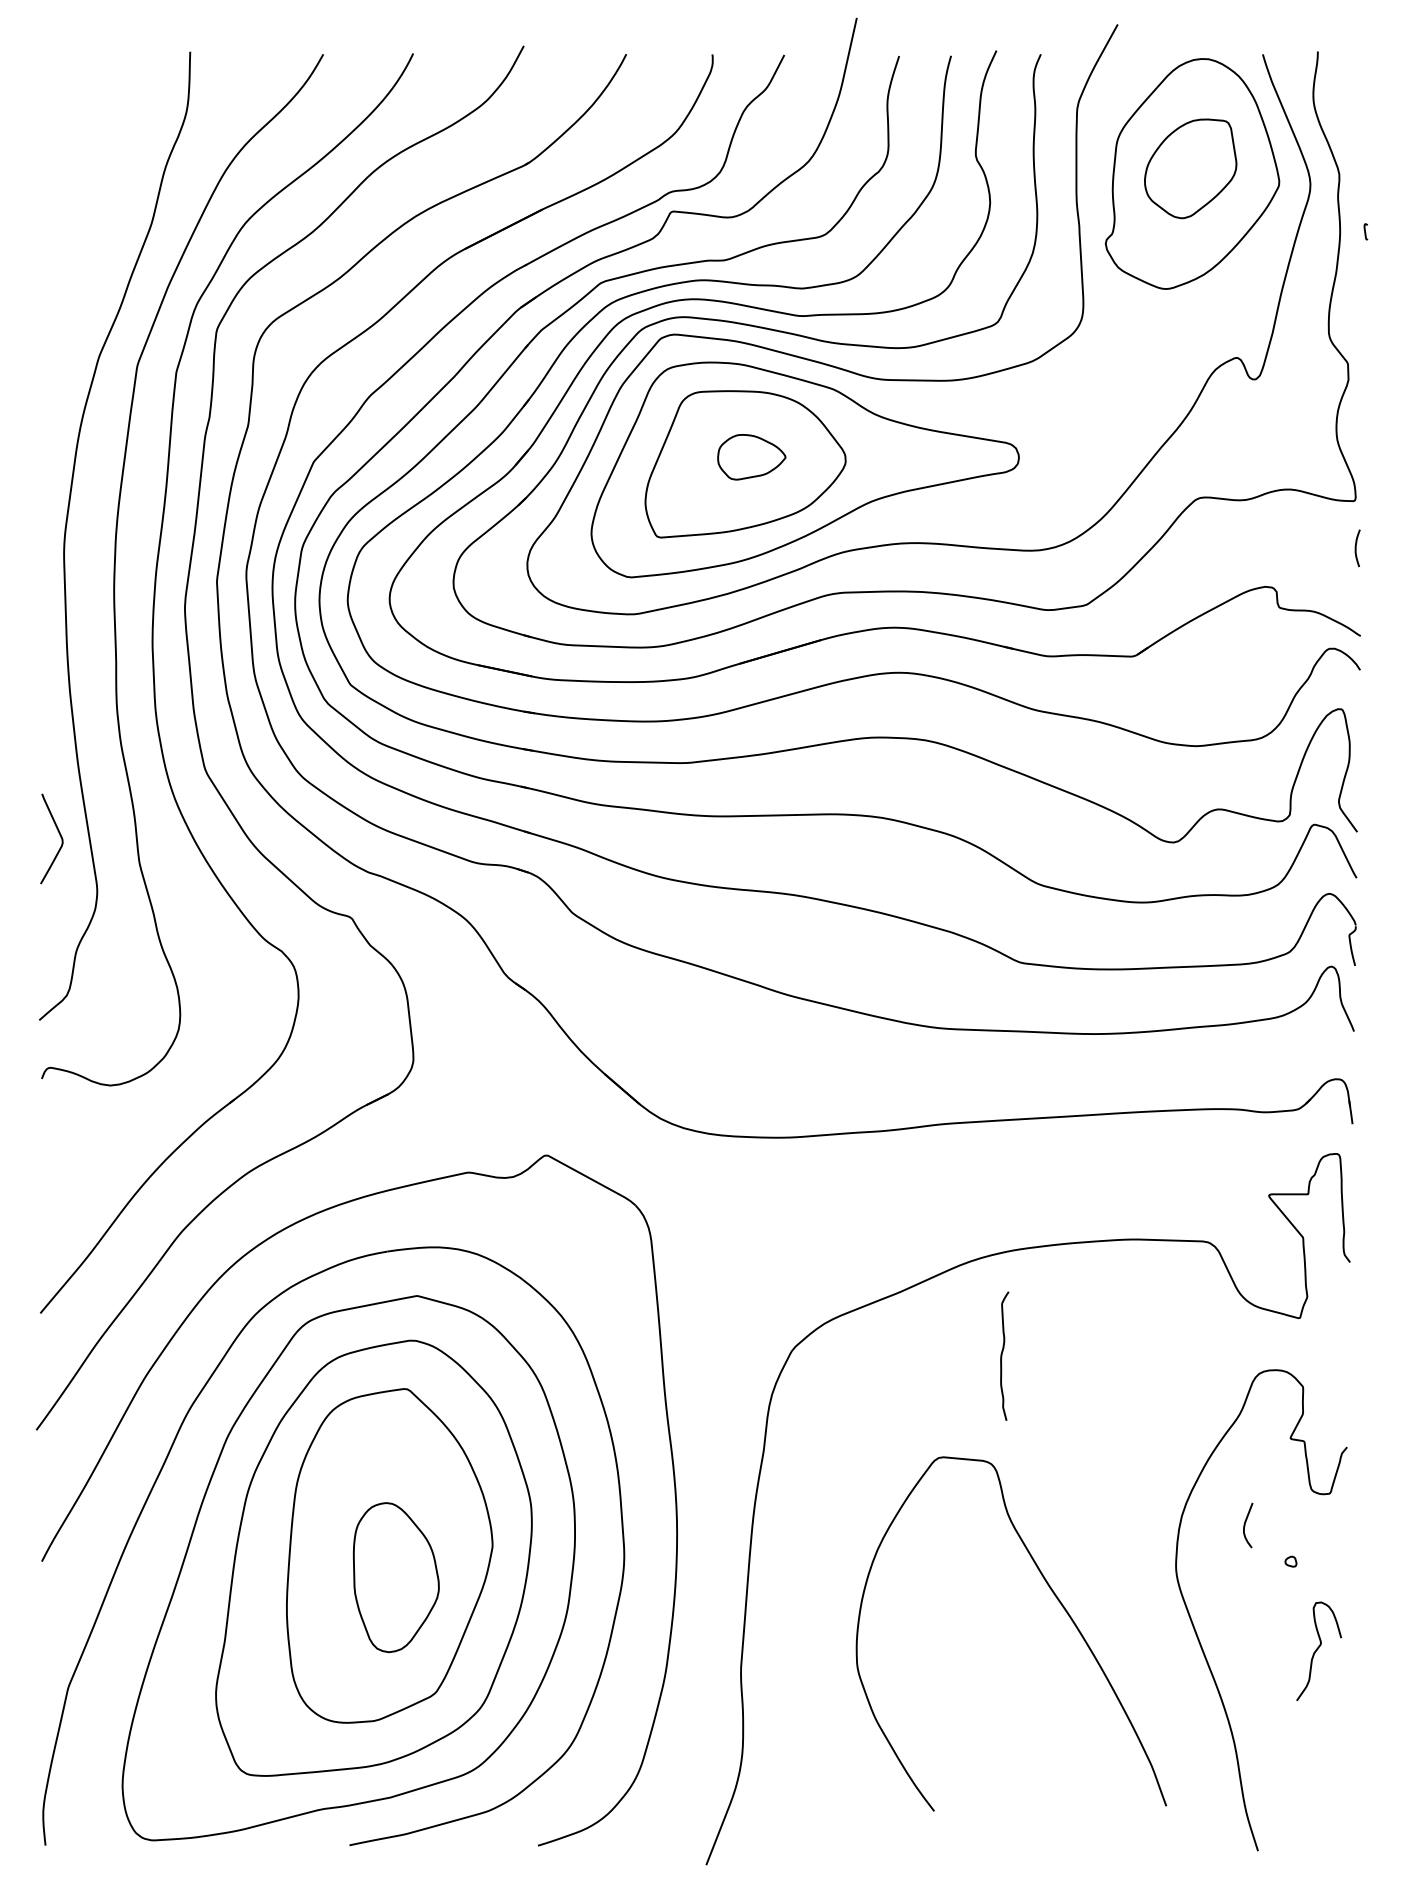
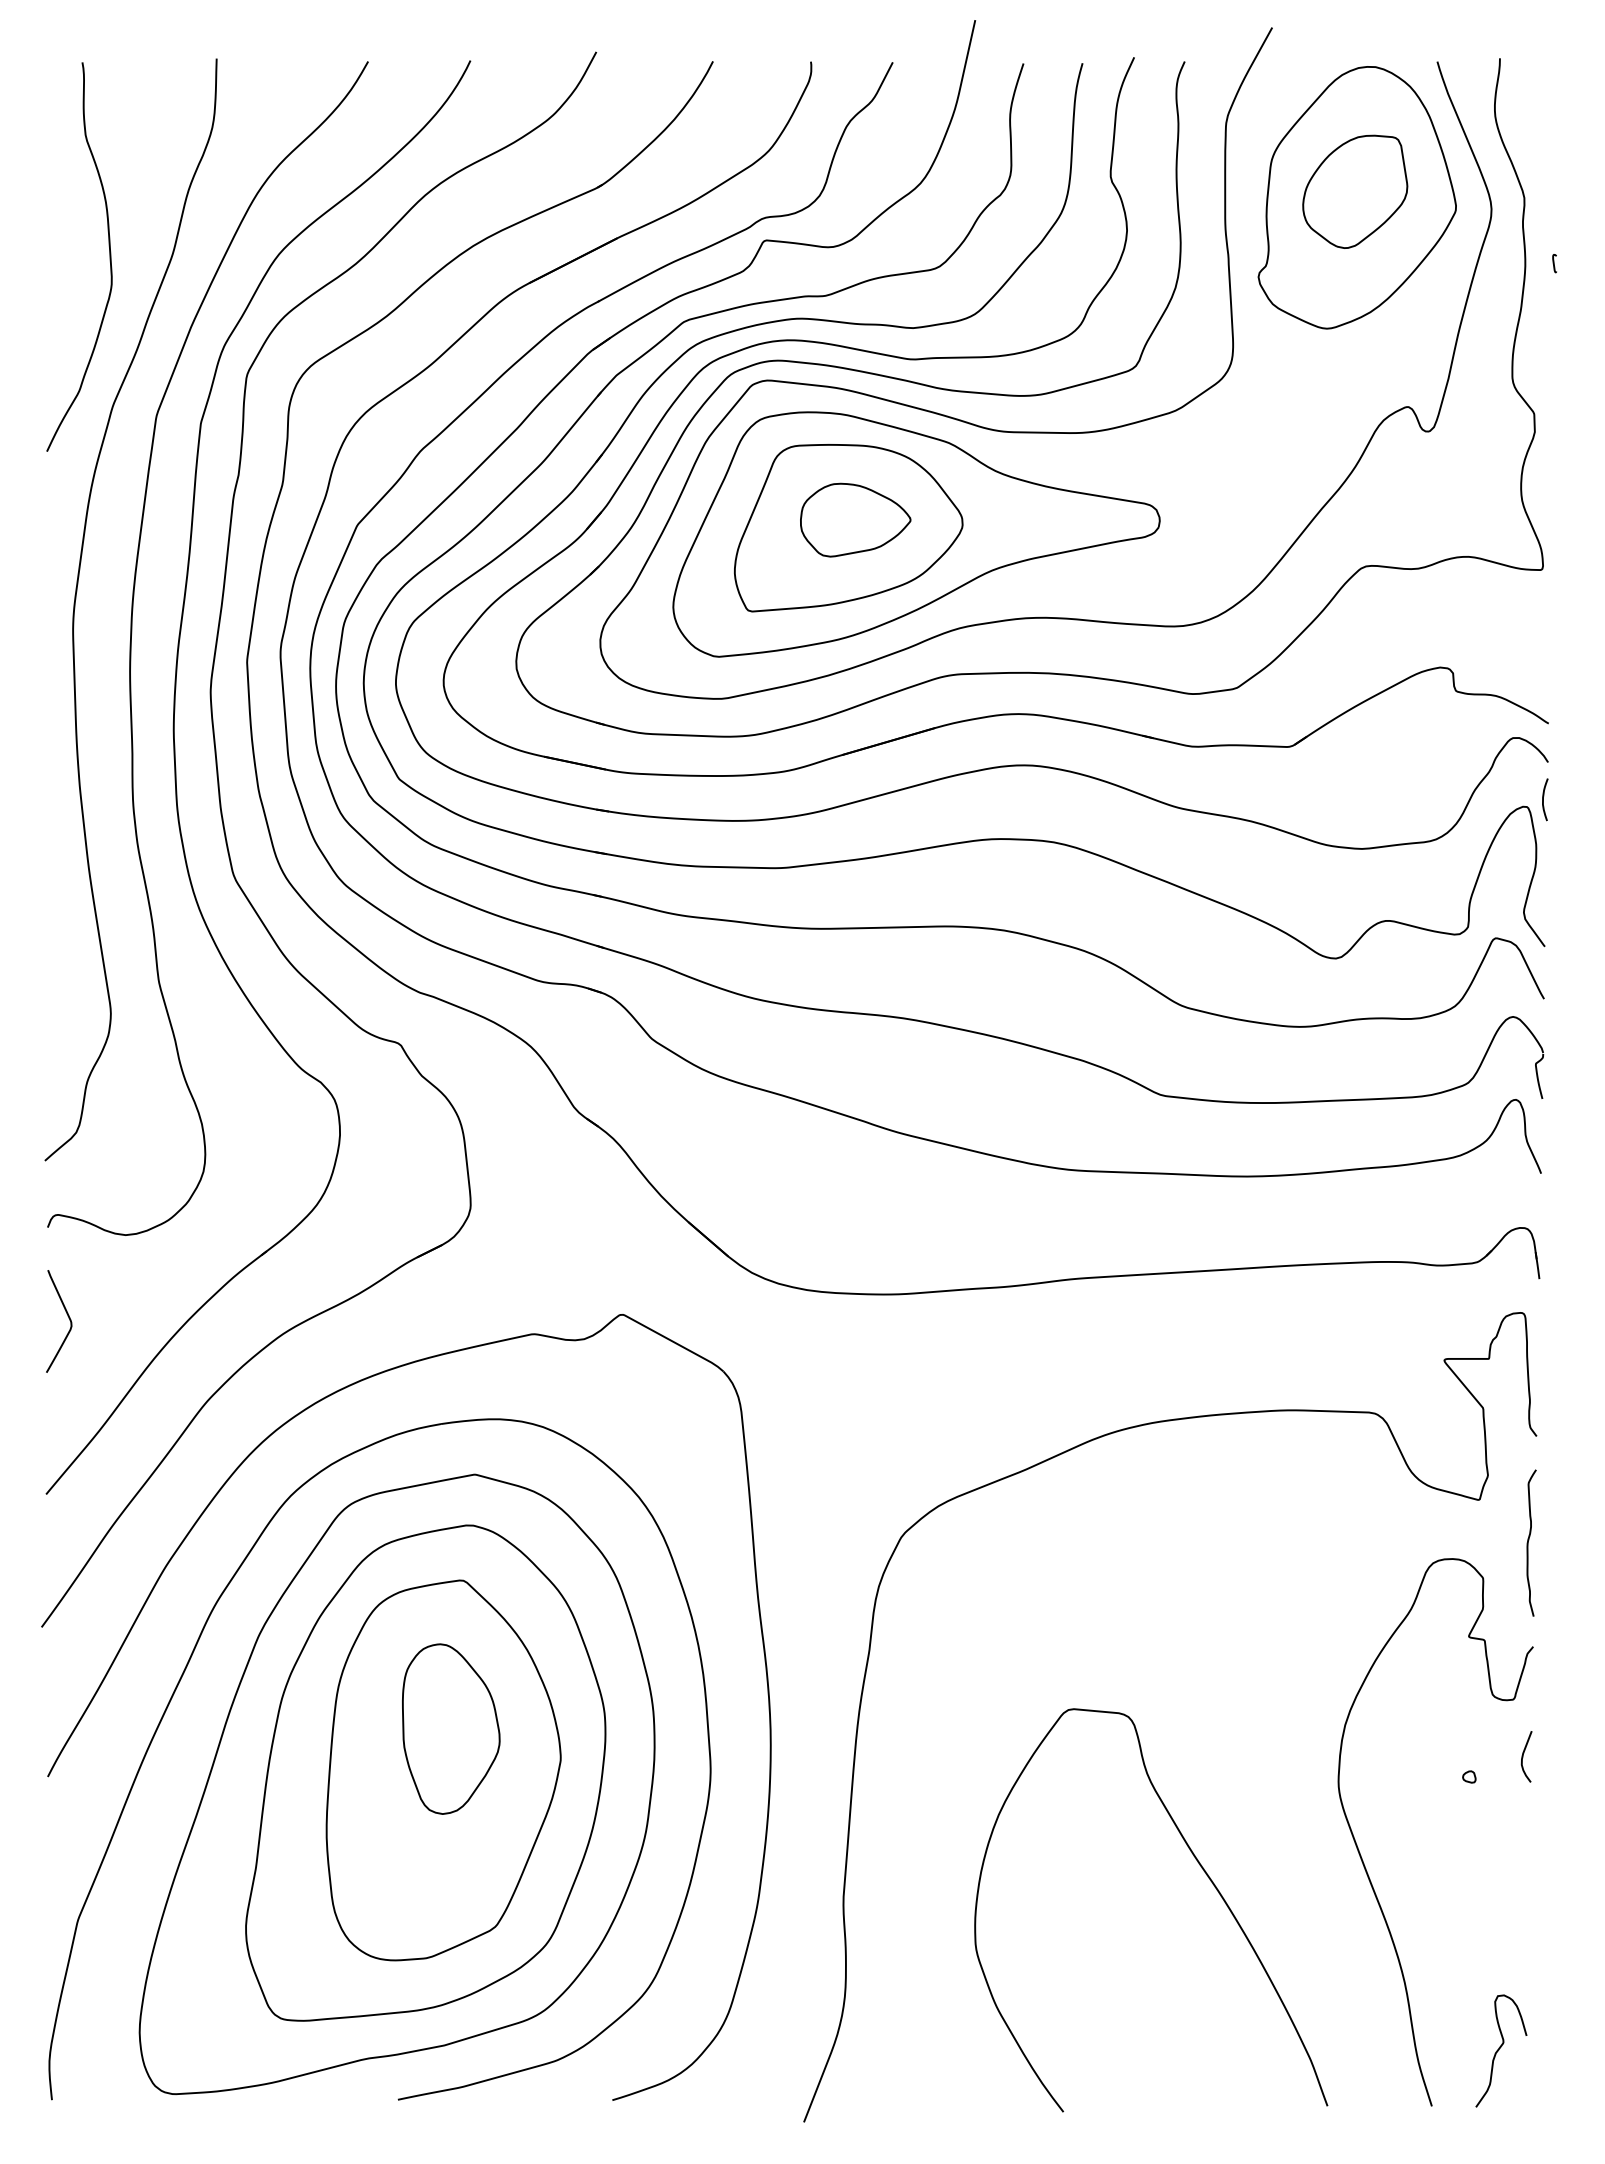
curve: (96, 225) -> (109, 256), added
part: (751, 456) -> (855, 519), size x1.43
curve: (1356, 548) -> (1543, 799), moved
curve: (59, 834) -> (67, 1316), moved
curve: (1002, 1353) -> (1529, 1540), moved
curve: (1245, 1525) -> (1523, 1756), moved
part: (396, 1577) -> (451, 1728), moved
curve: (1059, 1602) -> (1205, 1874), moved
curve: (1317, 1650) -> (1499, 2050), moved

